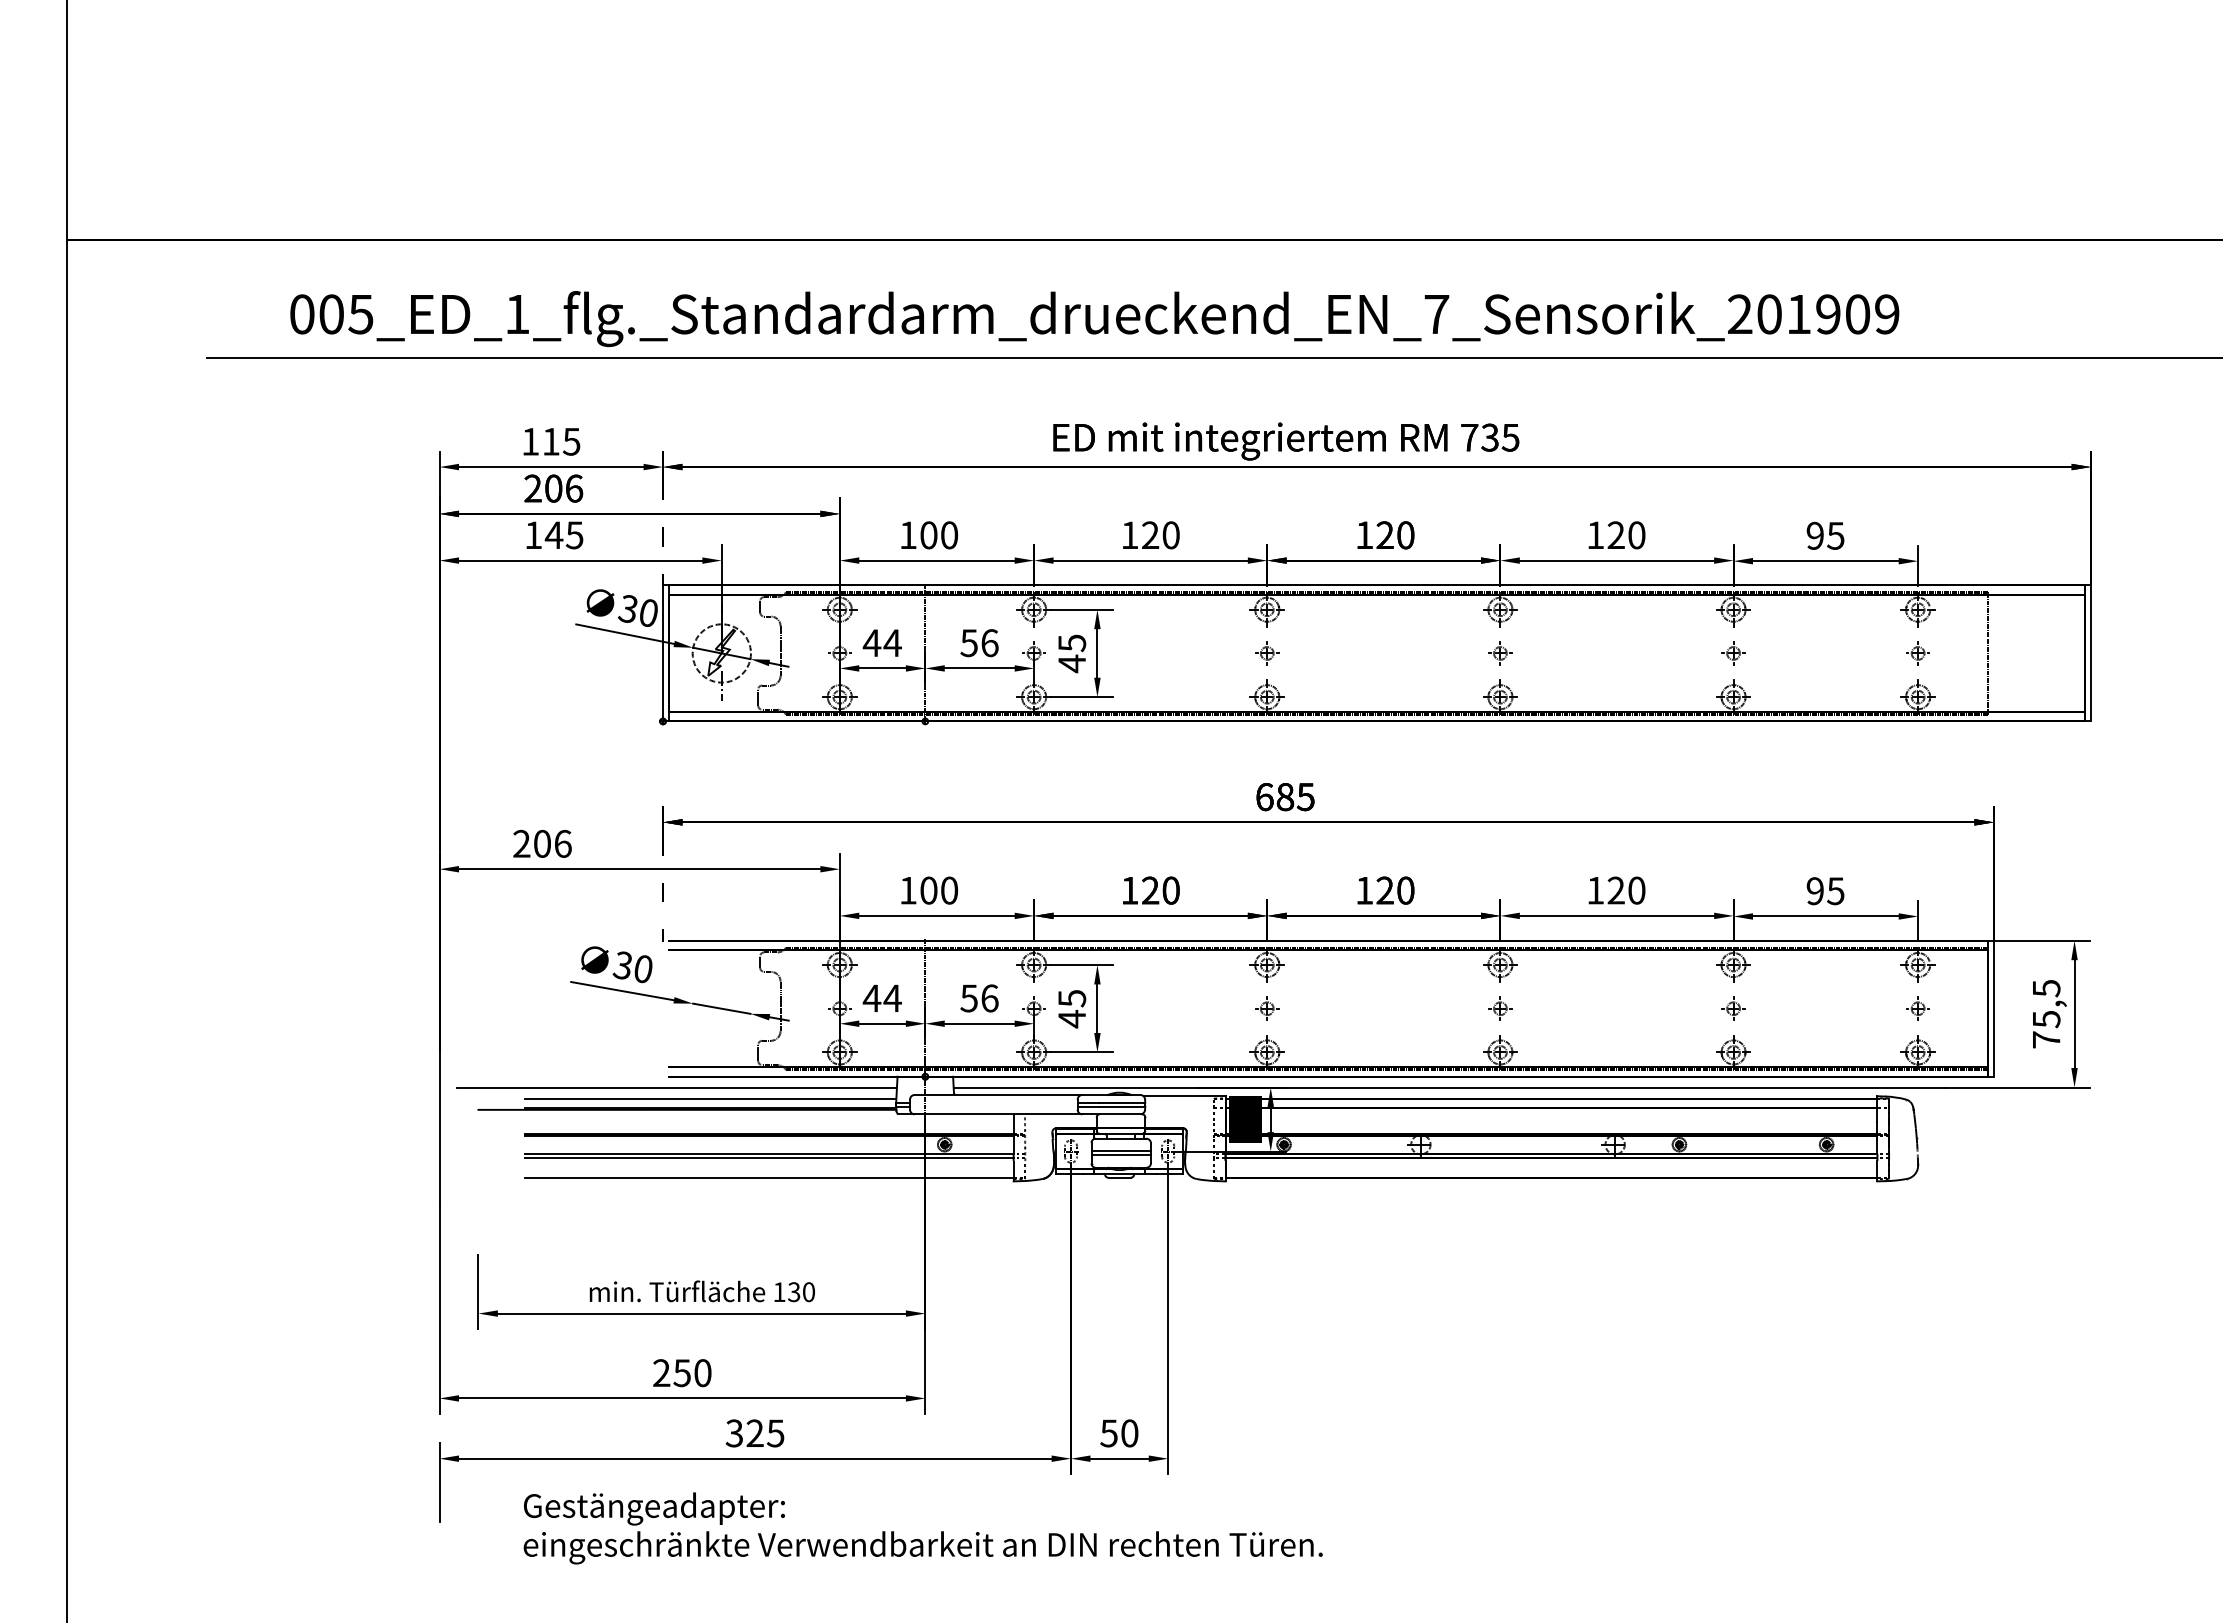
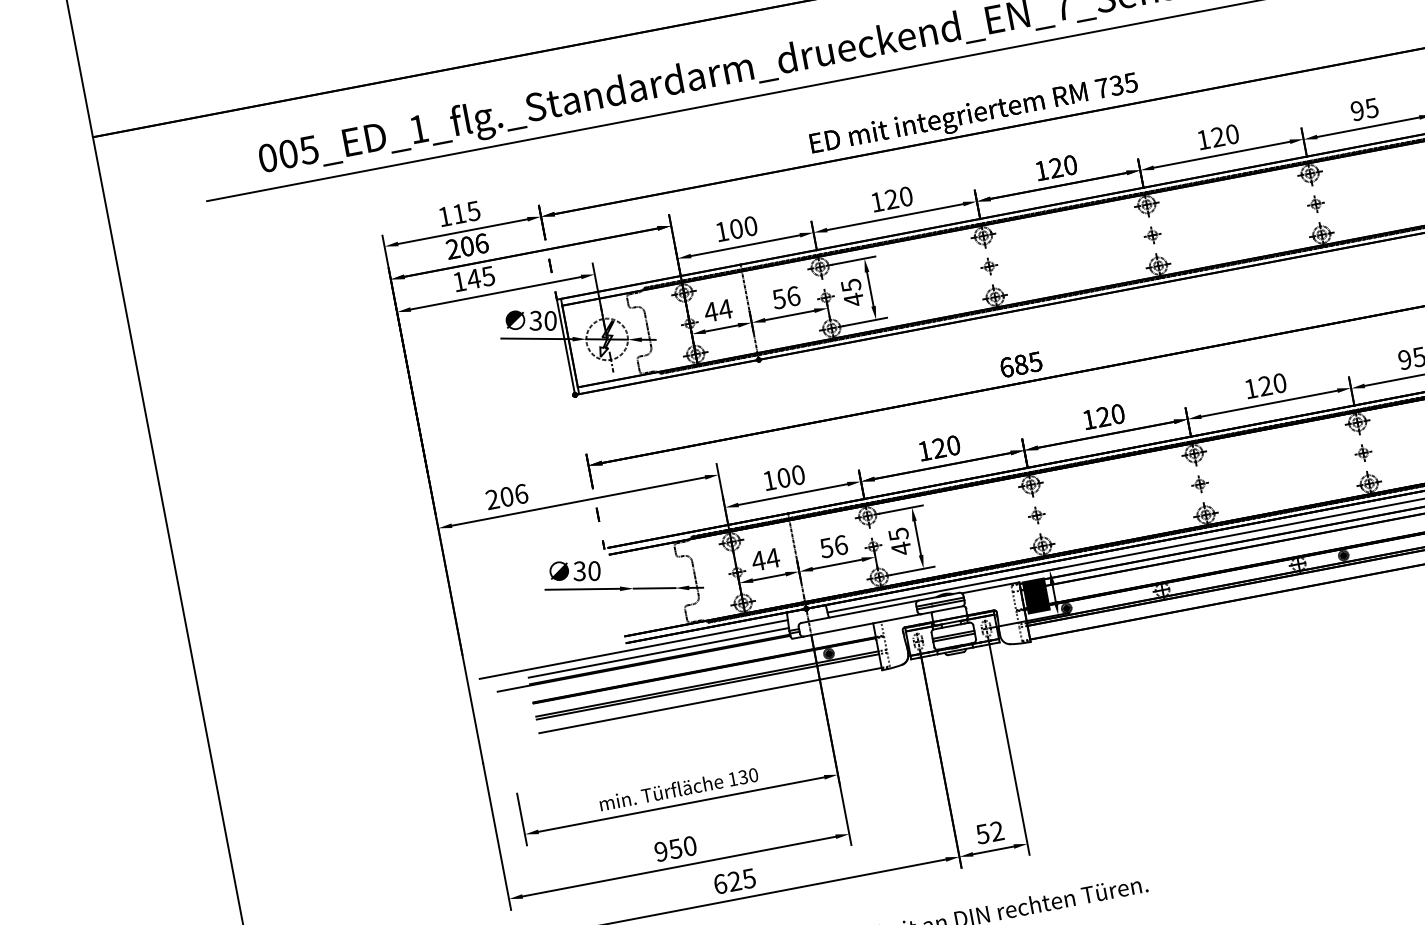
text: (661, 1373) -> (661, 851), 250 -> 950
text: (734, 1433) -> (720, 884), 325 -> 625
text: (1129, 1433) -> (997, 831), 50 -> 52

